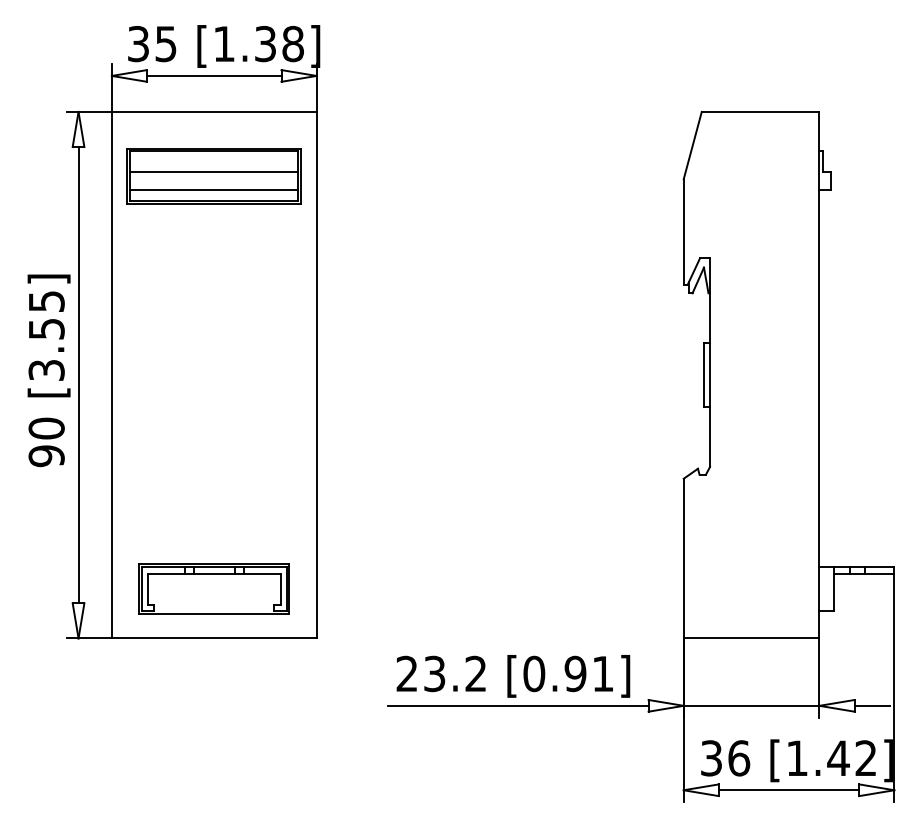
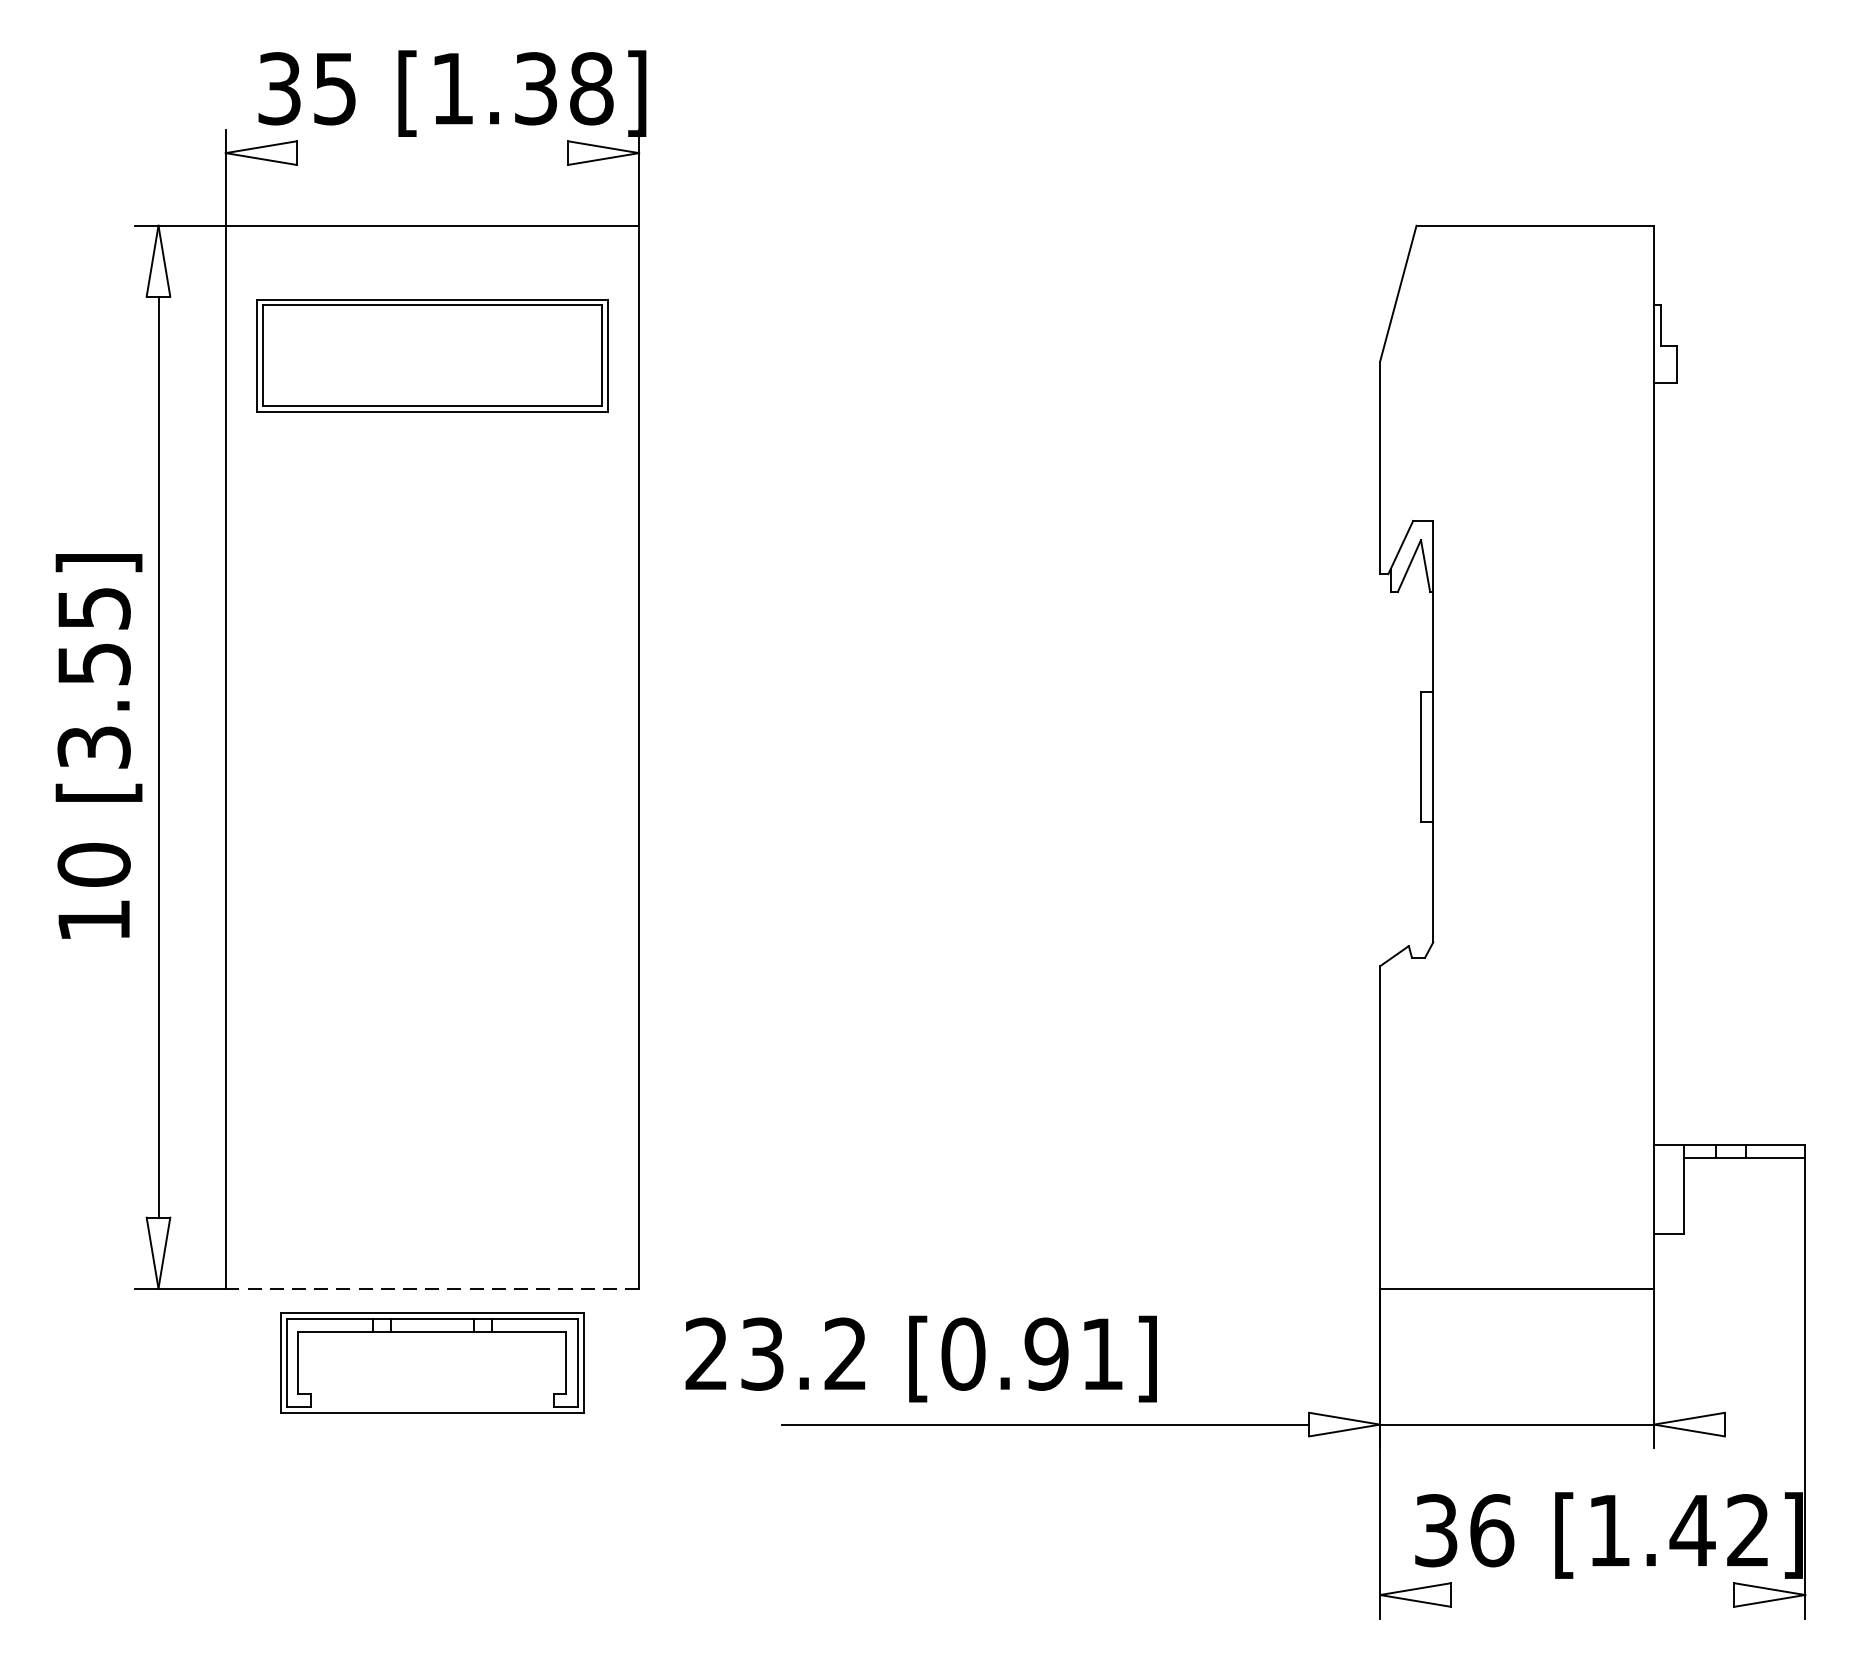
line: (214, 75) -> (432, 152), removed
line: (214, 171) -> (432, 345), removed
line: (214, 189) -> (432, 382), removed
text: (46, 456) -> (93, 921), 90 -> 10
part: (213, 588) -> (430, 1361), moved
line: (213, 638) -> (430, 1288), solid -> dashed
text: (513, 676) -> (921, 1359), moved
line: (871, 705) -> (1759, 1423), removed
line: (788, 790) -> (1591, 1595), removed

